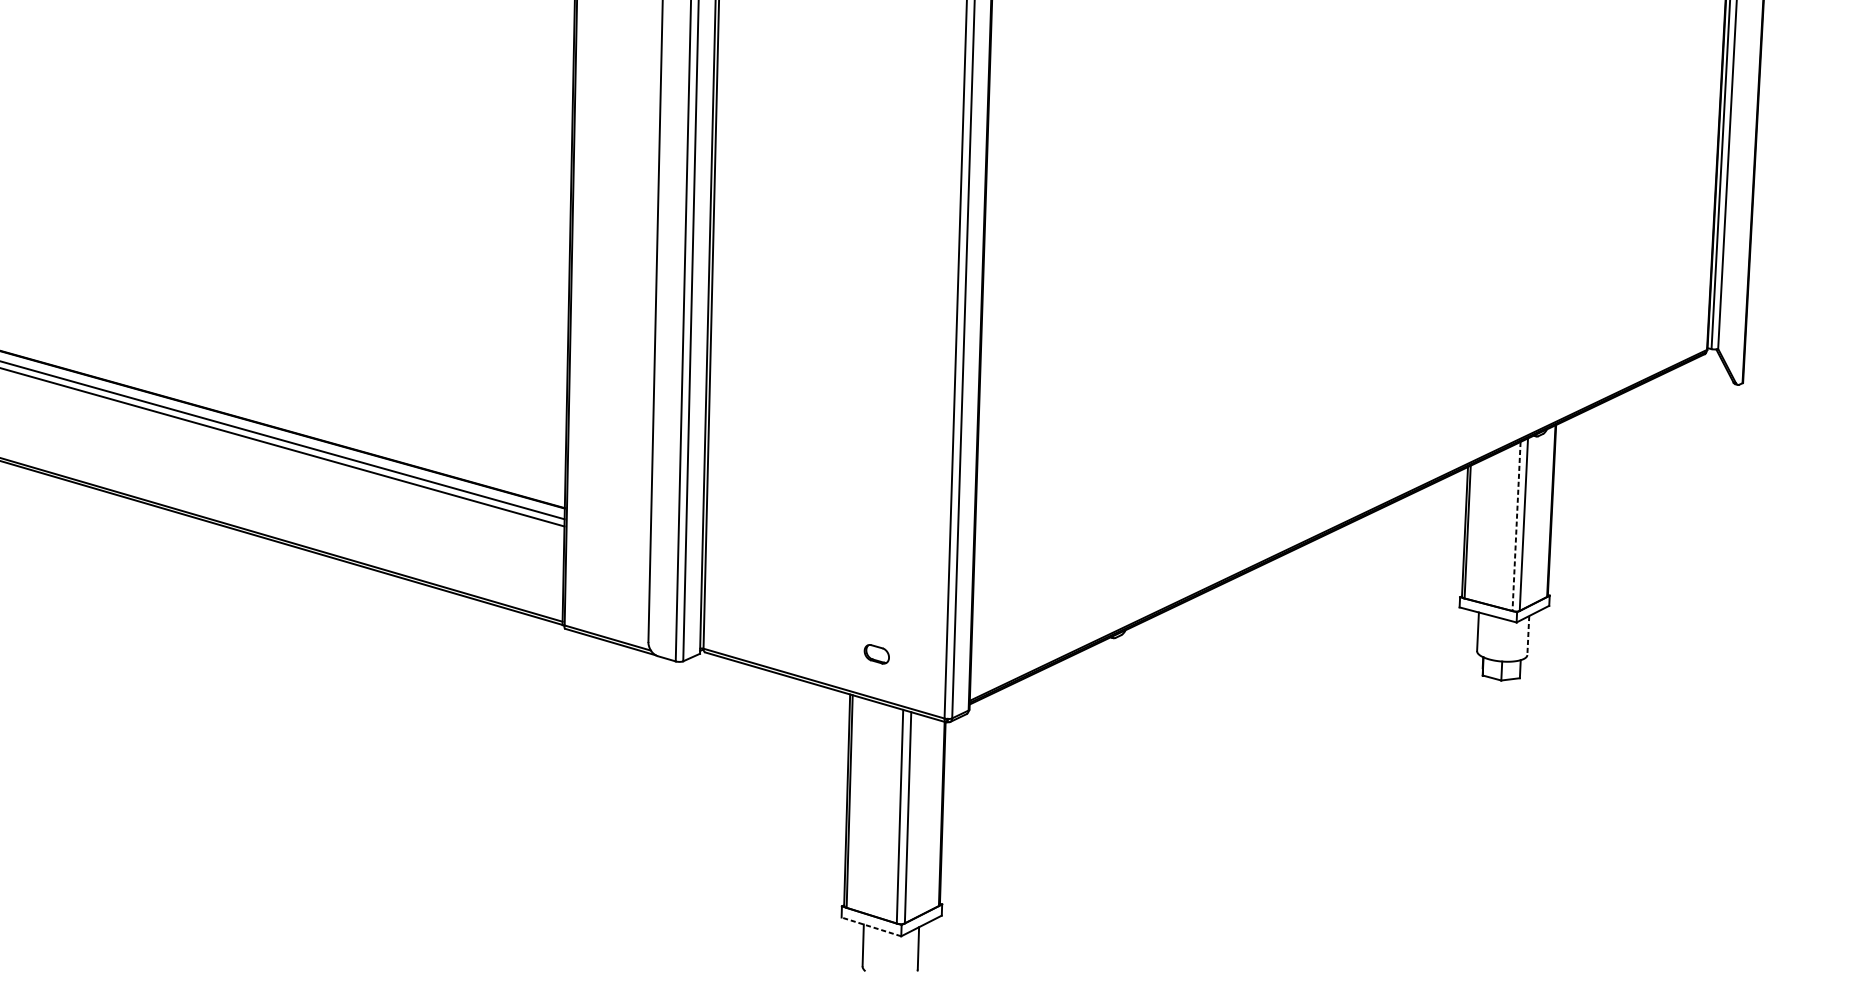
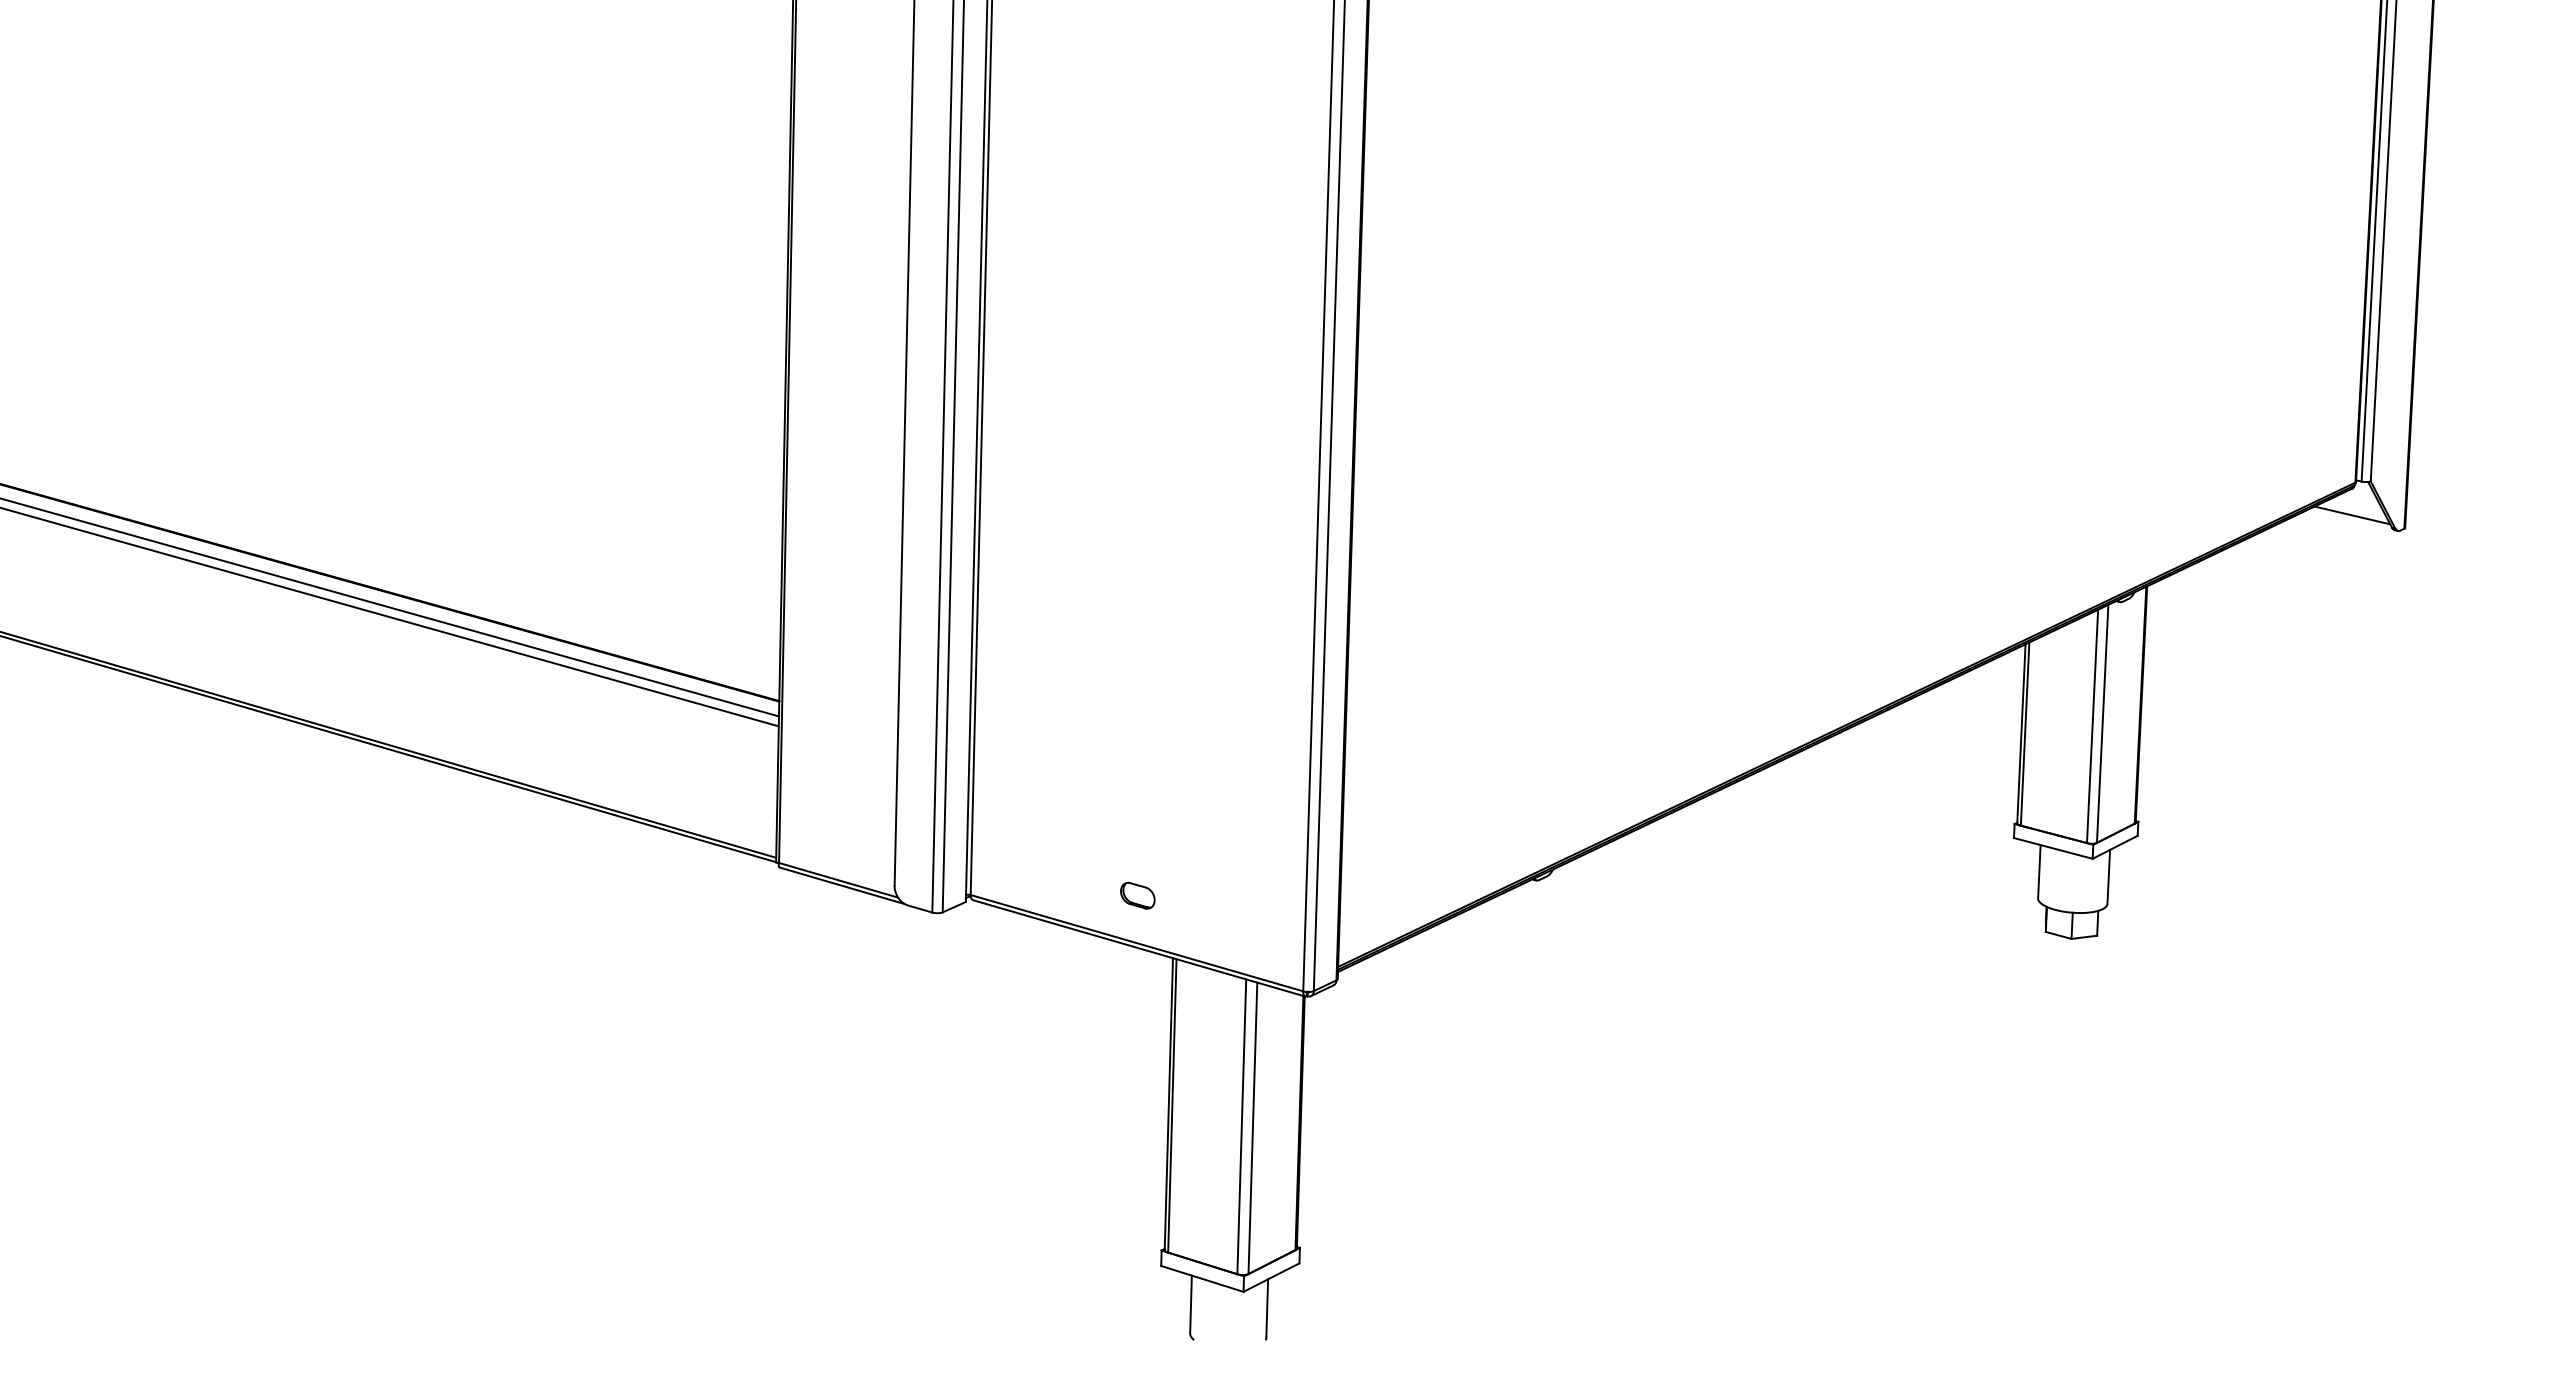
line: (1704, 373) -> (2352, 515), added
line: (1516, 526) -> (2092, 726), dashed -> solid
line: (1528, 635) -> (2108, 876), dashed -> solid
part: (876, 654) -> (1137, 895), moved
line: (870, 926) -> (1201, 1278), dashed -> solid

